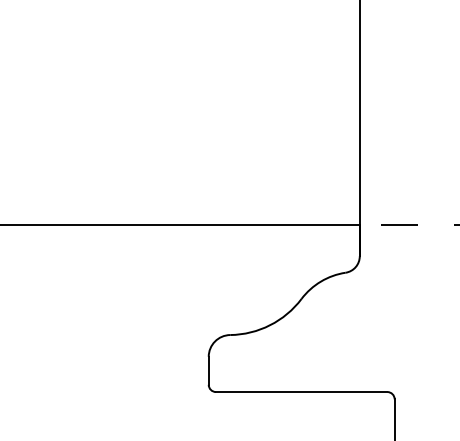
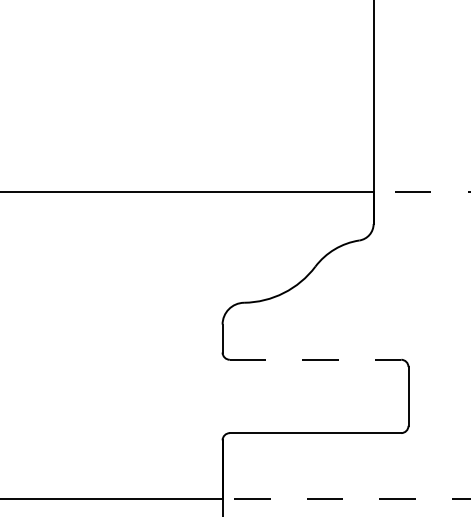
line: (301, 391) -> (315, 359), solid -> dashed

